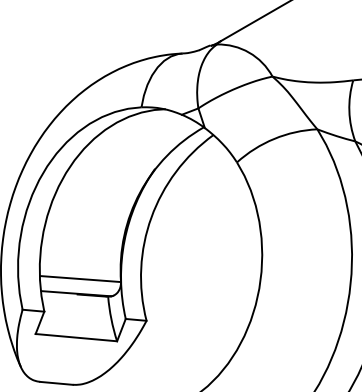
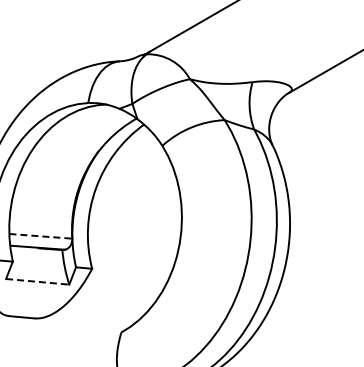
line: (79, 279) -> (40, 236), solid -> dashed
line: (76, 337) -> (37, 281), solid -> dashed

